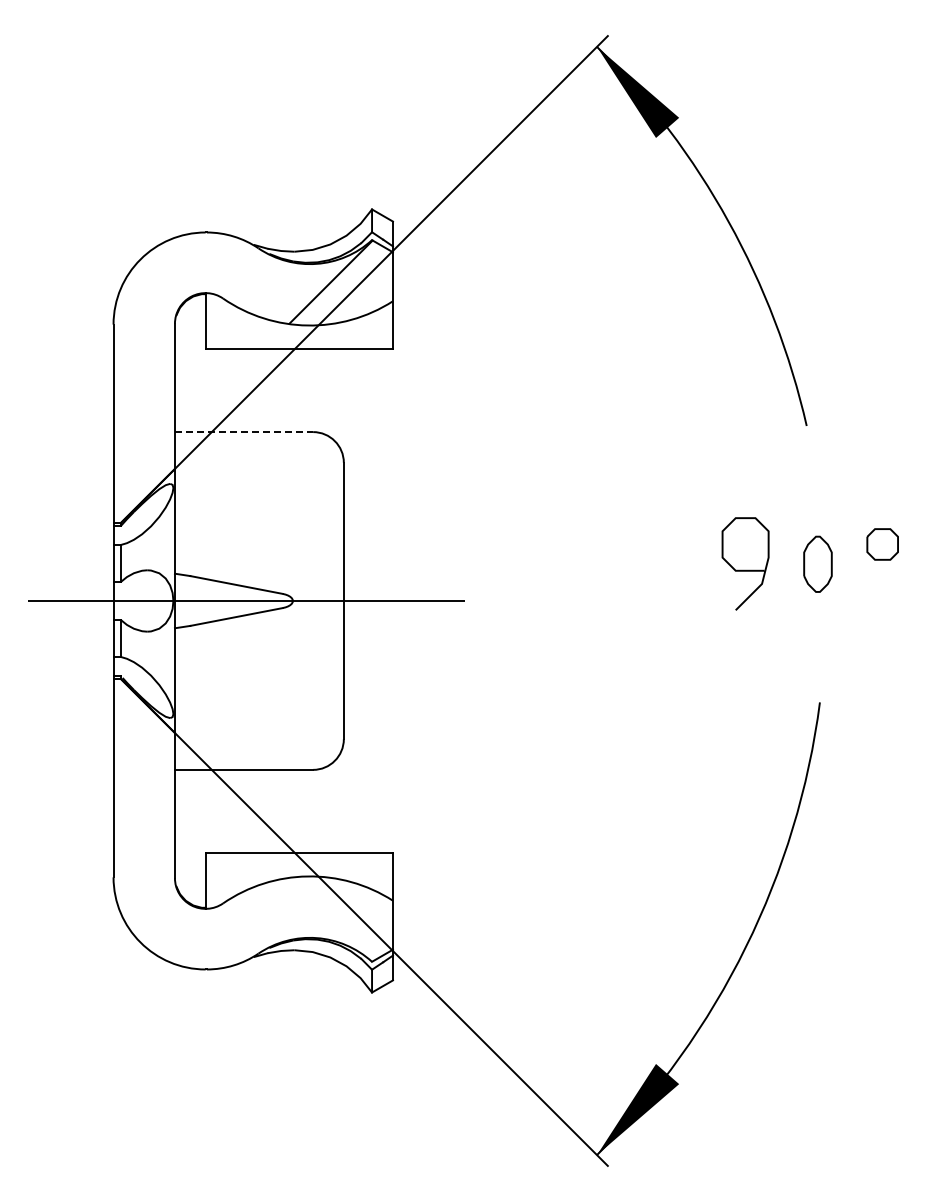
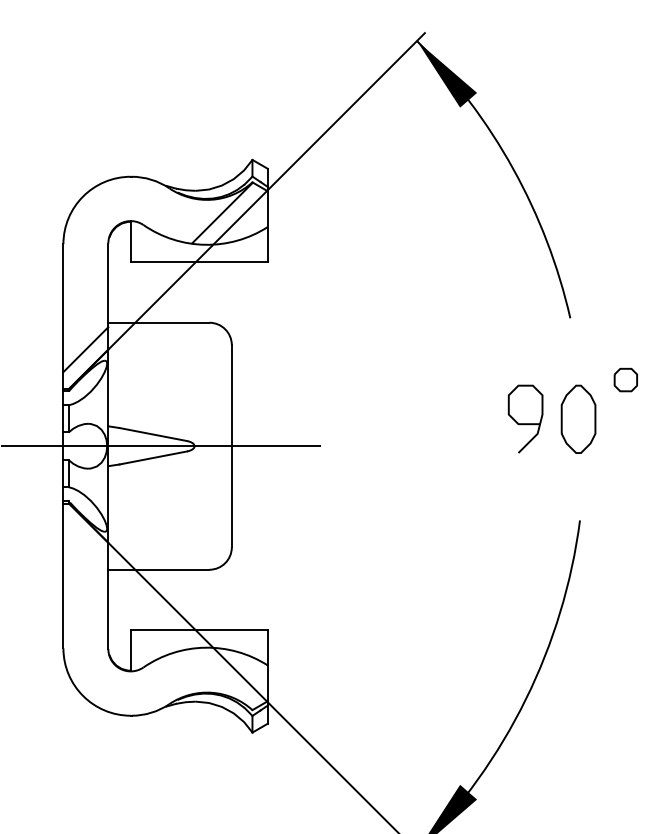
line: (244, 432) -> (159, 323), dashed -> solid
line: (143, 468) -> (85, 349), added
part: (882, 544) -> (625, 380), moved
part: (817, 564) -> (578, 419), size x1.67

